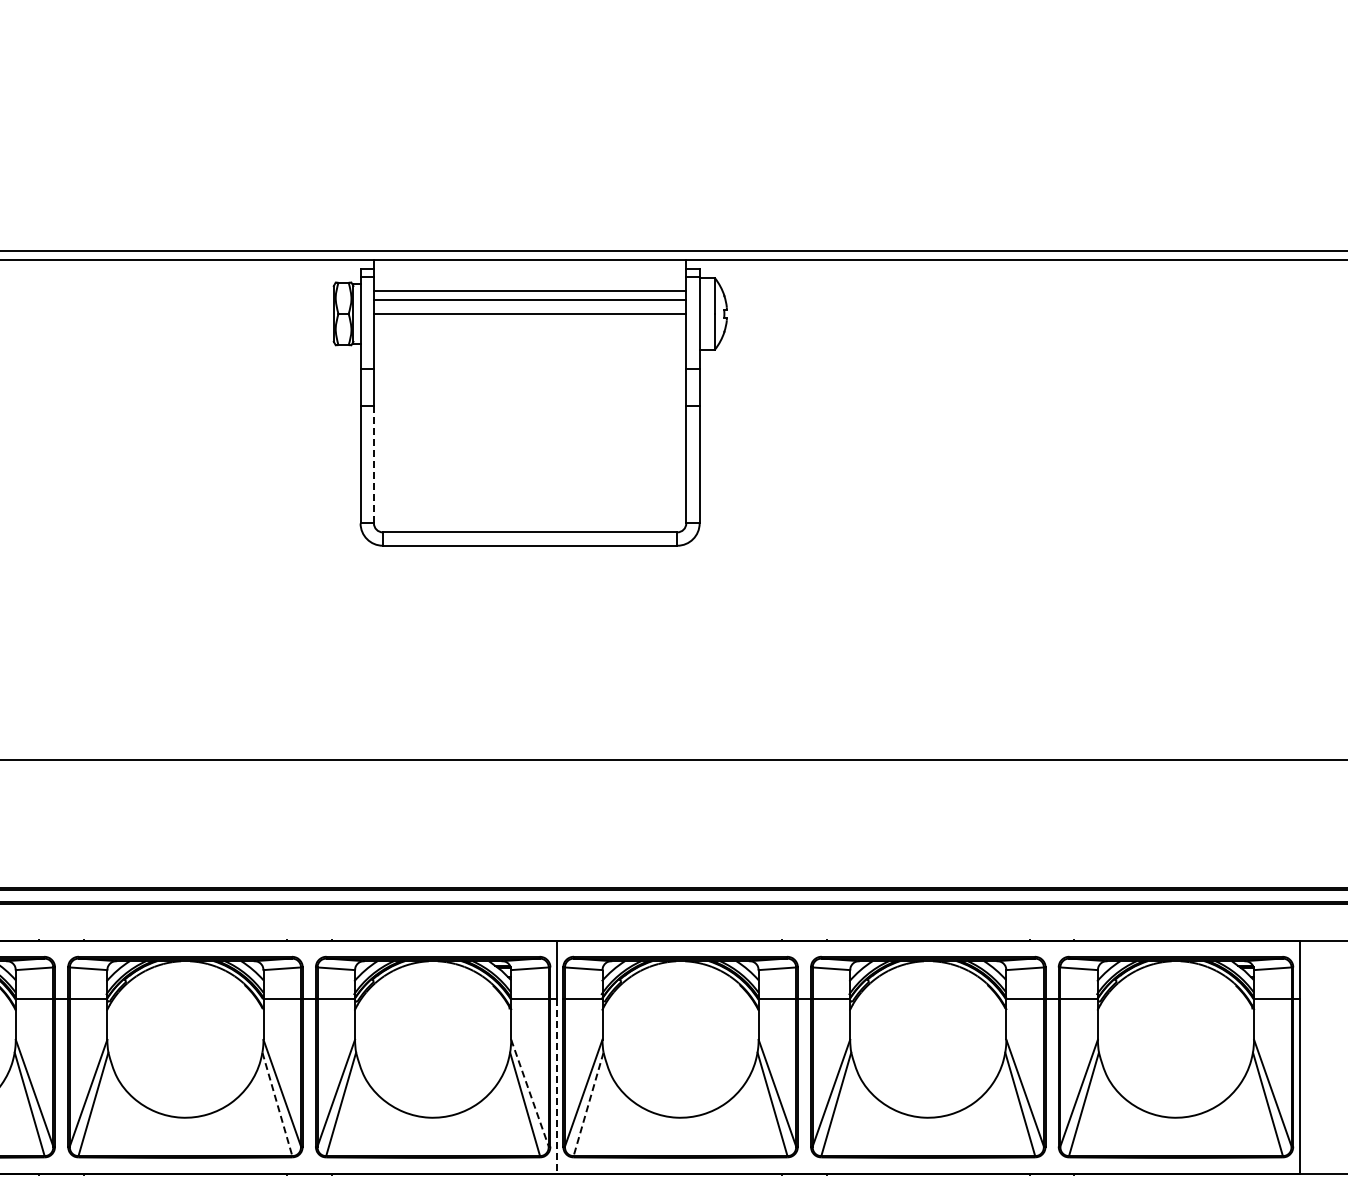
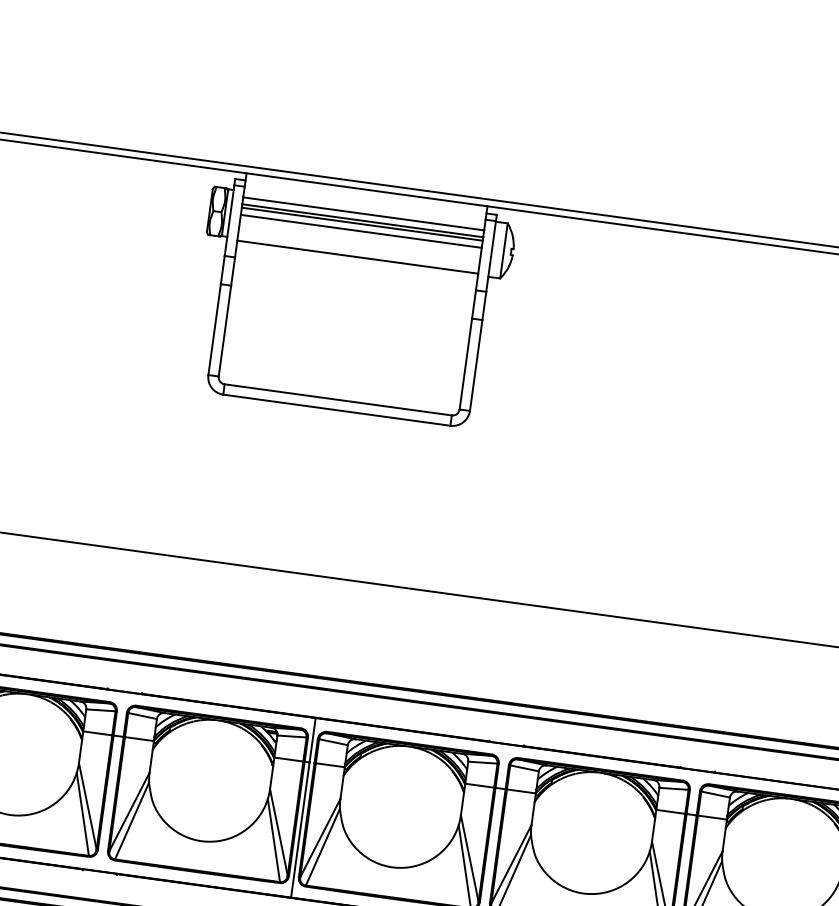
line: (529, 304) -> (361, 224), added
line: (529, 347) -> (357, 257), added
line: (373, 464) -> (224, 330), dashed -> solid
line: (556, 1086) -> (300, 830), dashed -> solid
line: (529, 1093) -> (278, 832), dashed -> solid
line: (277, 1104) -> (82, 814), dashed -> solid
line: (588, 1104) -> (322, 847), dashed -> solid

